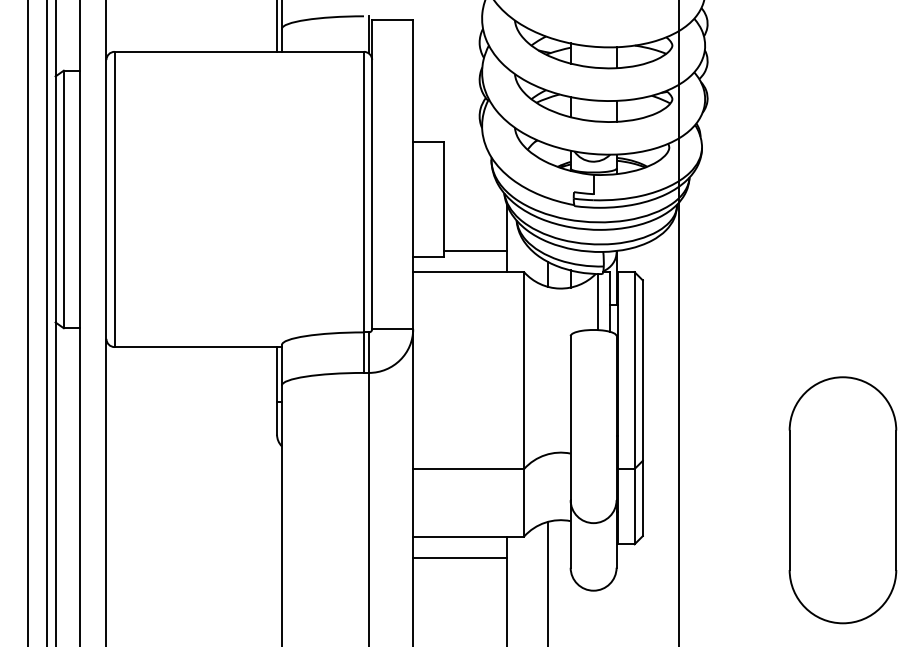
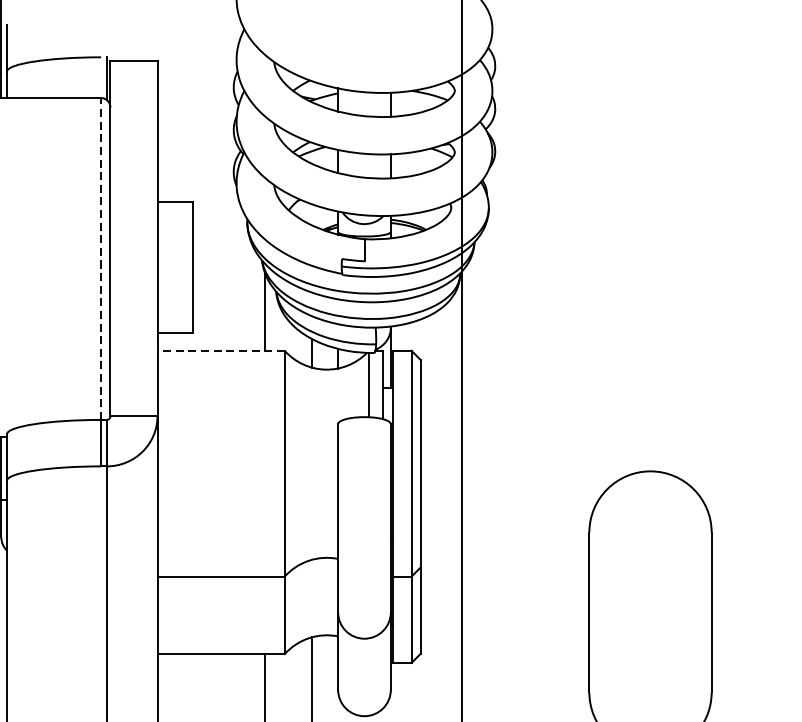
line: (363, 191) -> (100, 258), solid -> dashed
line: (475, 251) -> (228, 327), removed
line: (468, 272) -> (220, 351), solid -> dashed
line: (459, 557) -> (210, 678), removed

